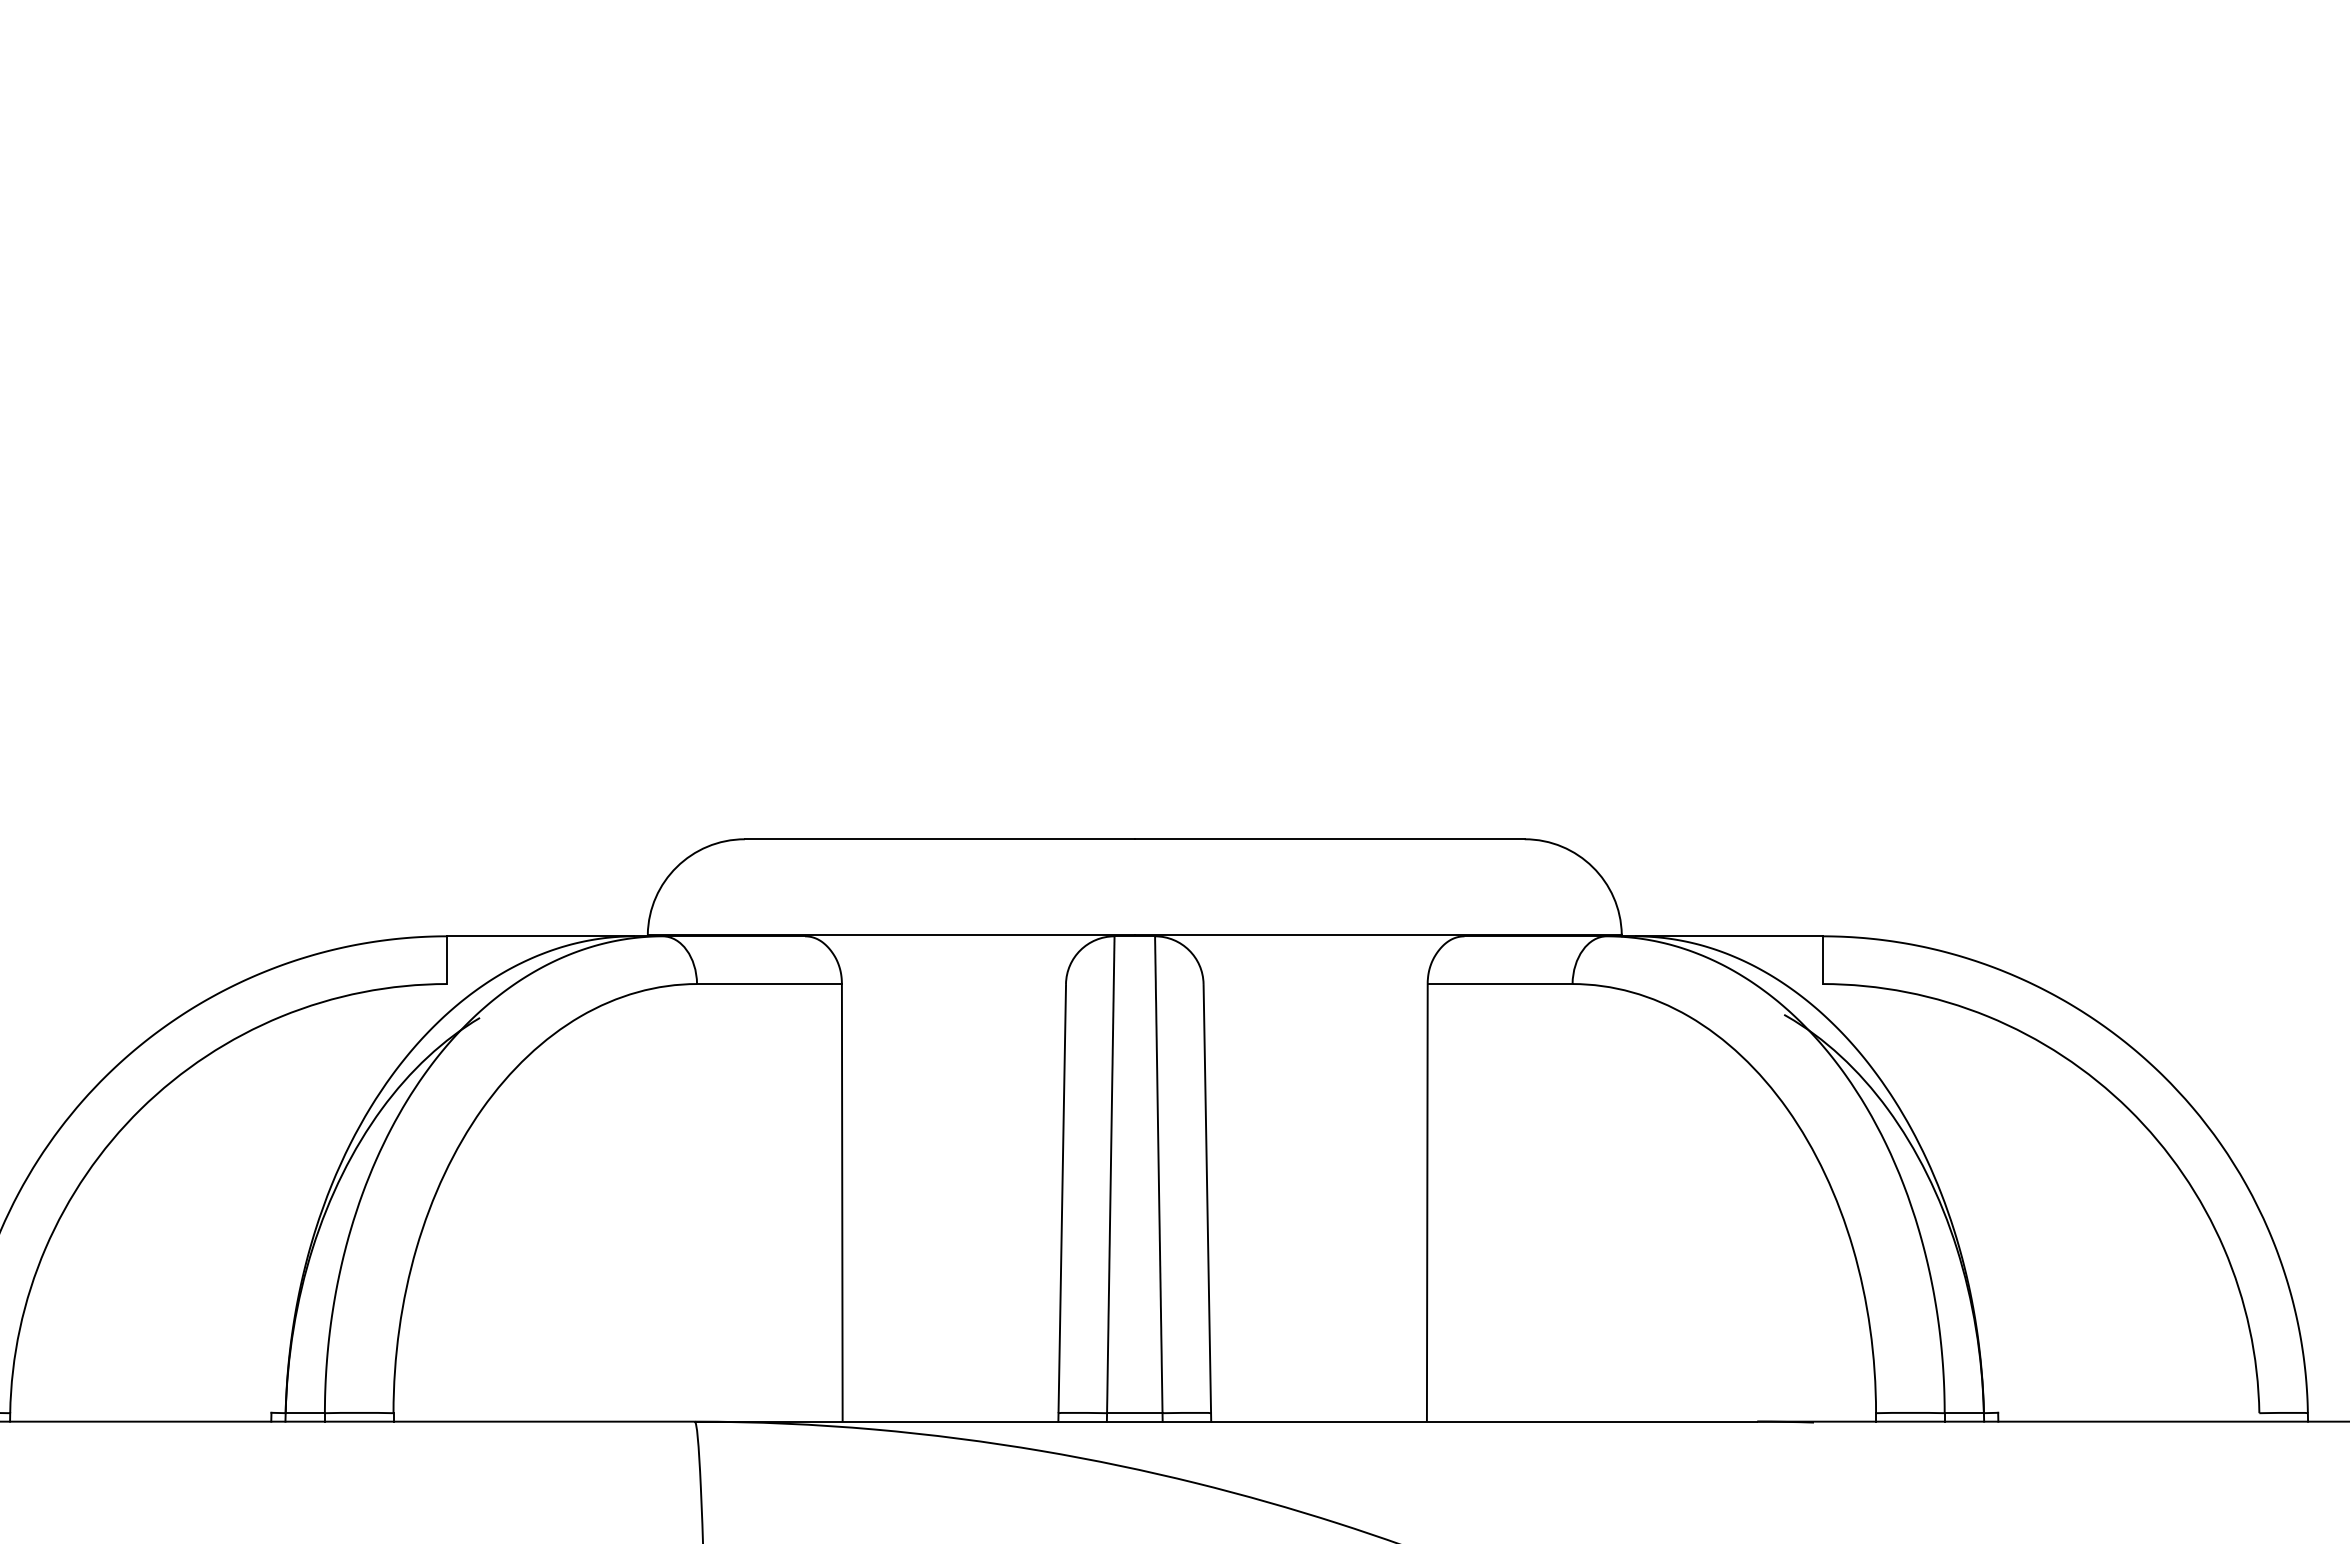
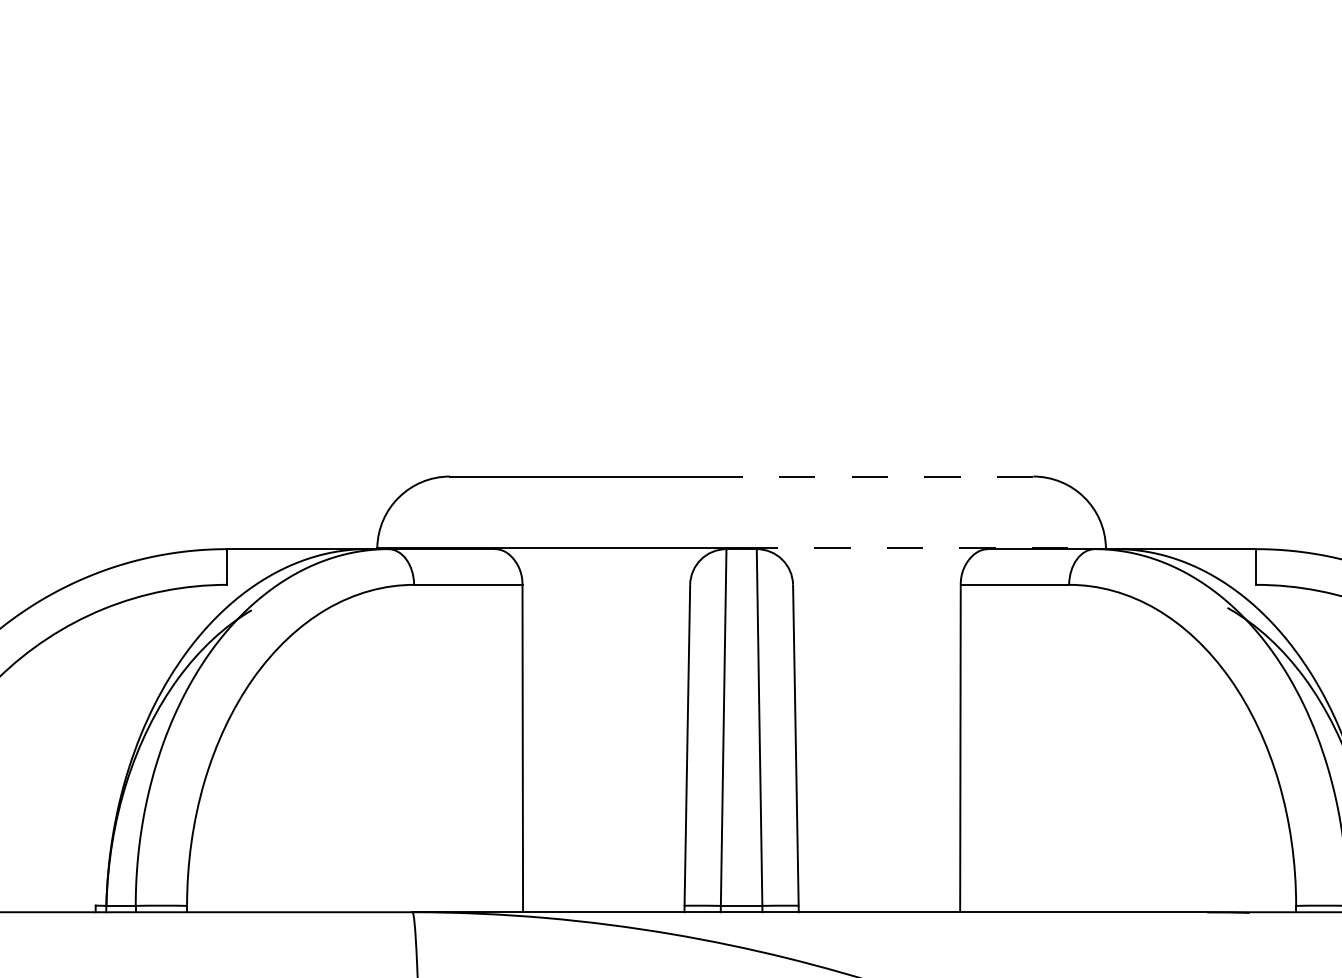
line: (1329, 839) -> (887, 476), solid -> dashed
line: (1378, 934) -> (923, 547), solid -> dashed

